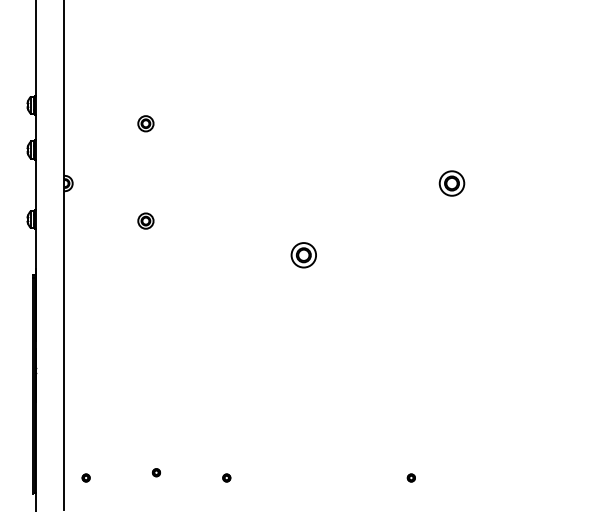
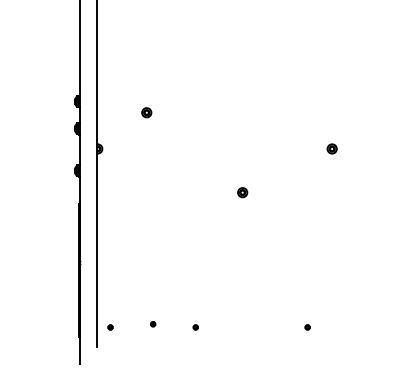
part: (450, 182) -> (331, 148), size x0.62
part: (145, 220) -> (146, 171), removed
part: (303, 255) -> (242, 192), size x0.62

